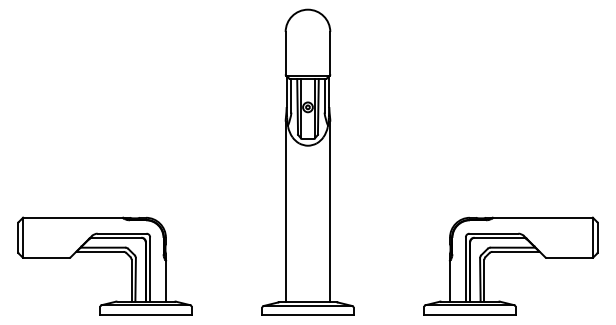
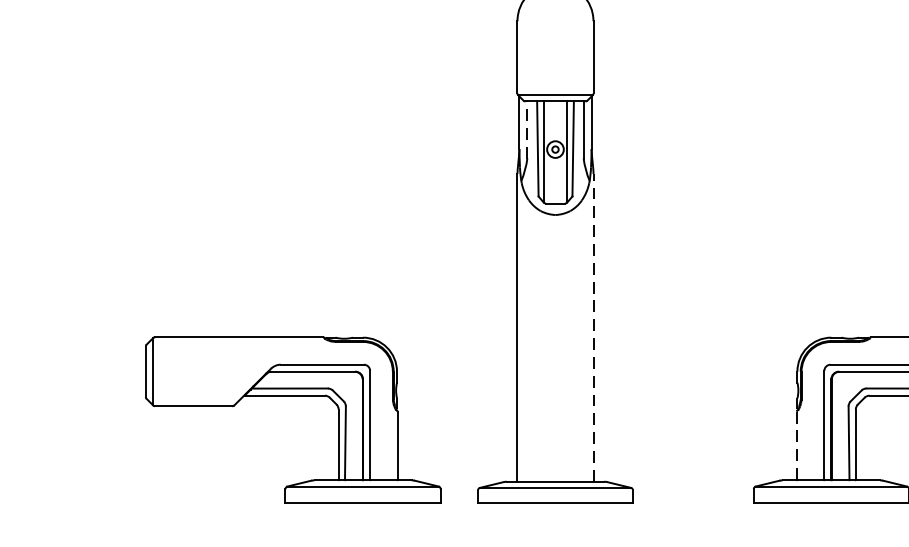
line: (291, 95) -> (527, 129), solid -> dashed
line: (330, 211) -> (593, 326), solid -> dashed
part: (104, 252) -> (292, 396), moved
line: (449, 281) -> (796, 446), solid -> dashed

